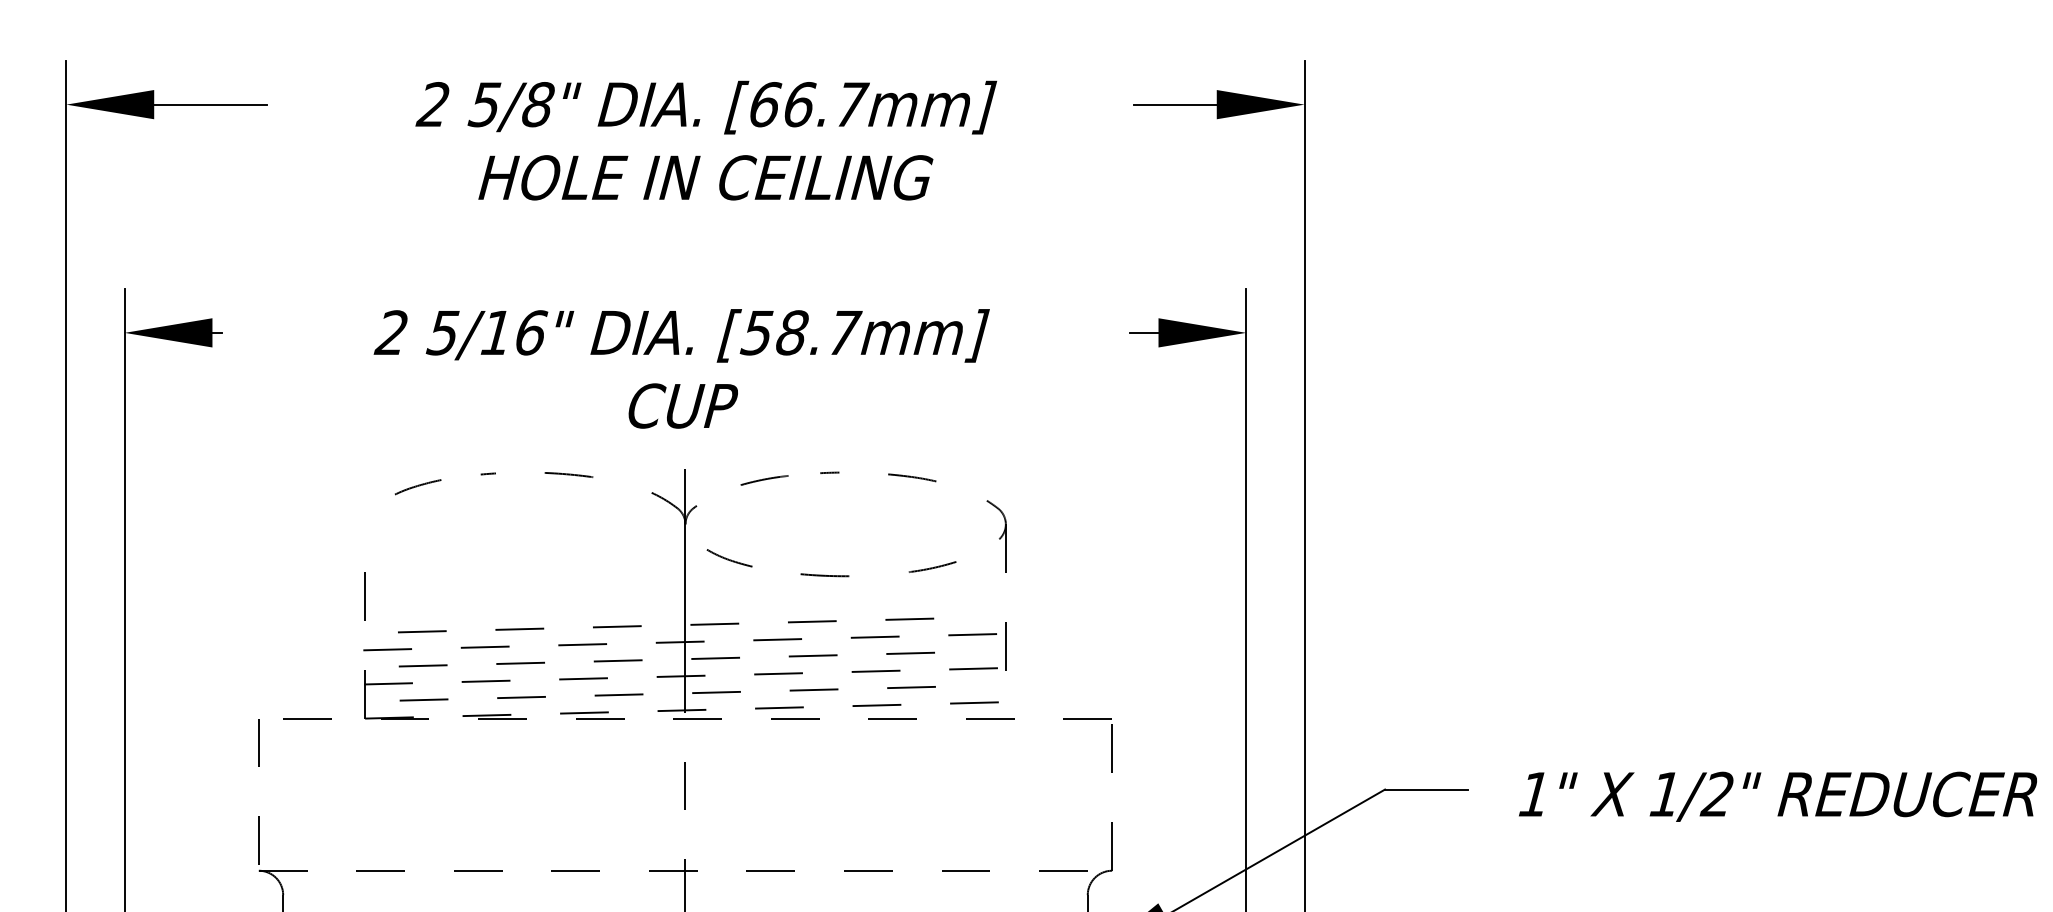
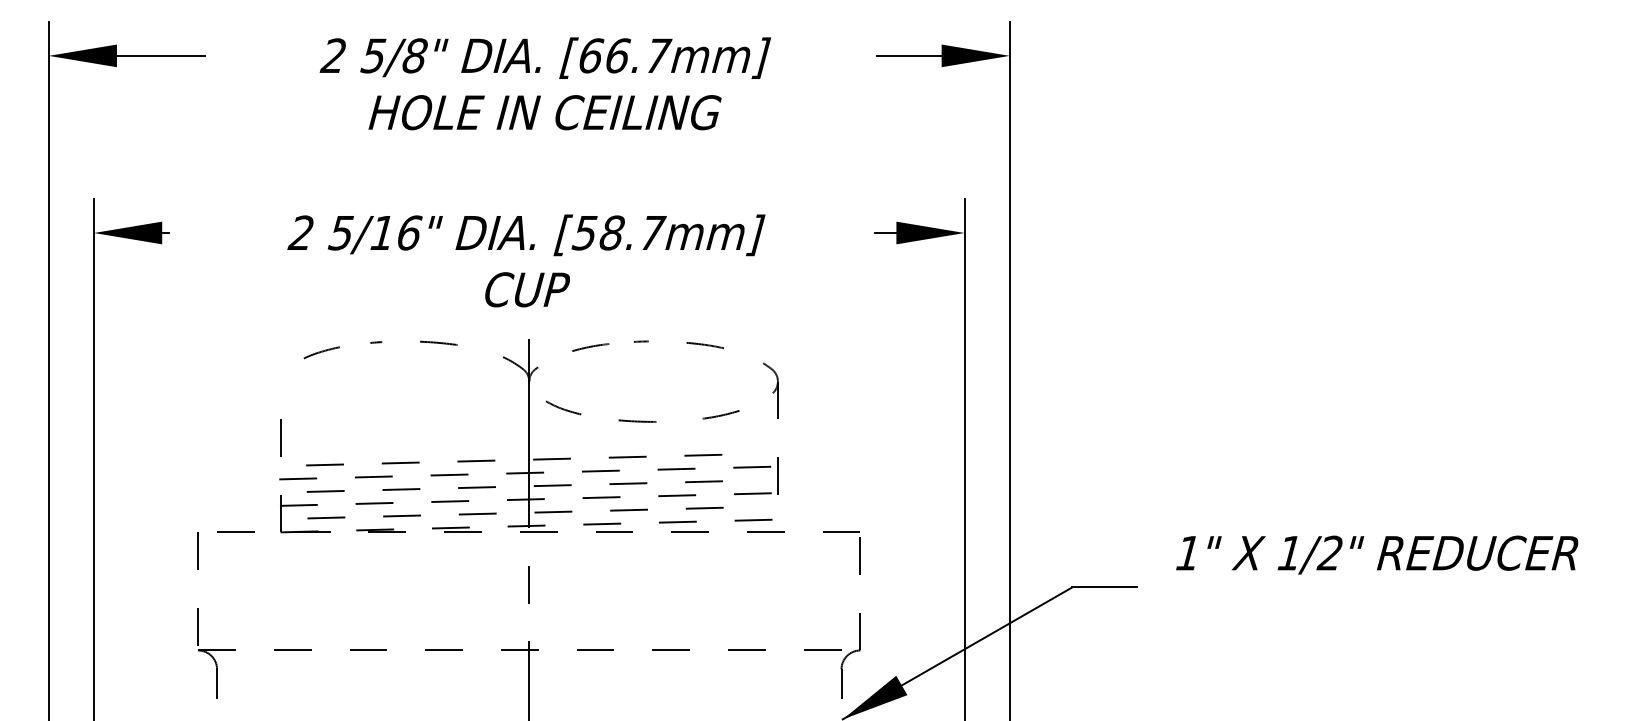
text: (1778, 796) -> (1377, 554), moved

